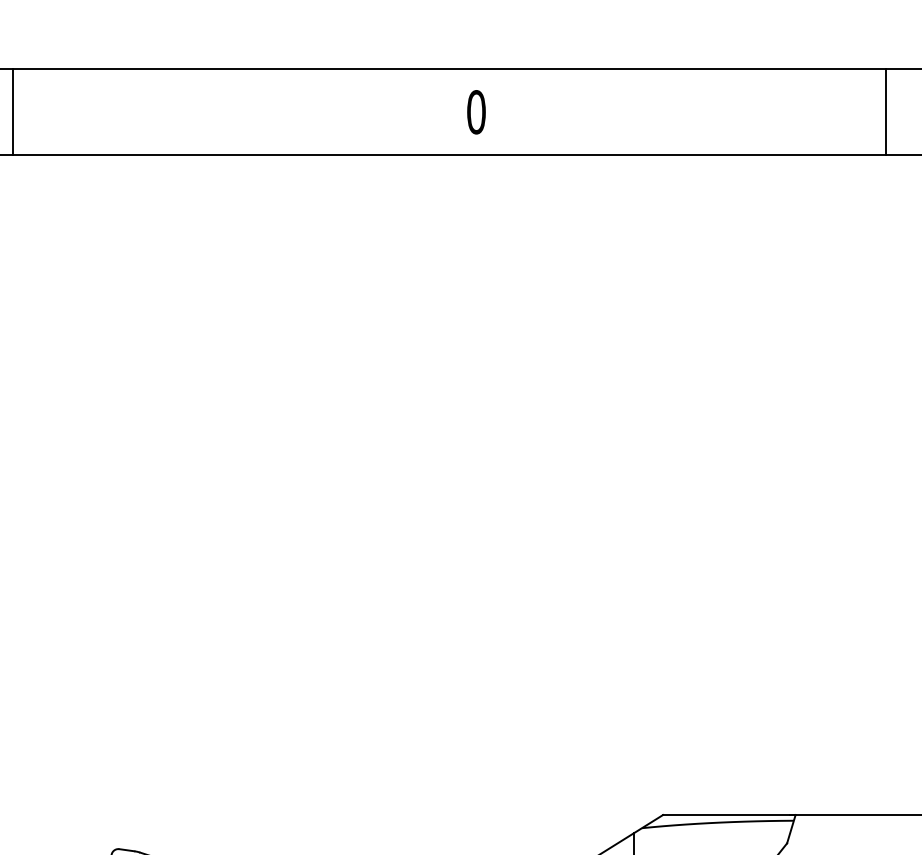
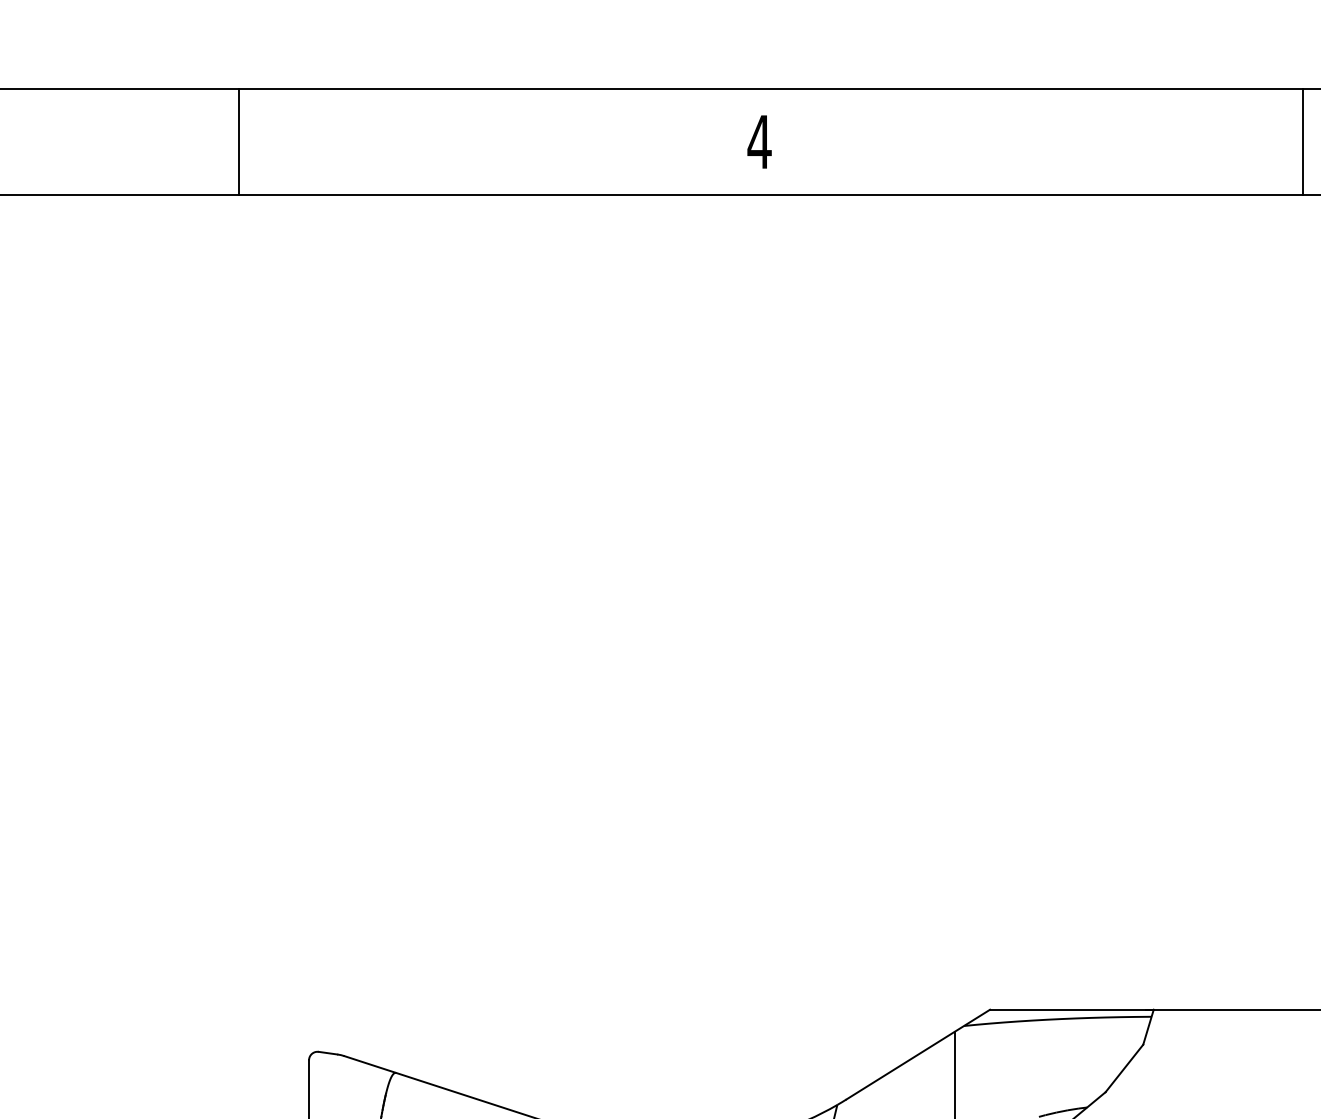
line: (13, 111) -> (239, 141), moved
text: (476, 111) -> (759, 141), 0 -> 4
line: (886, 111) -> (1303, 141), moved

